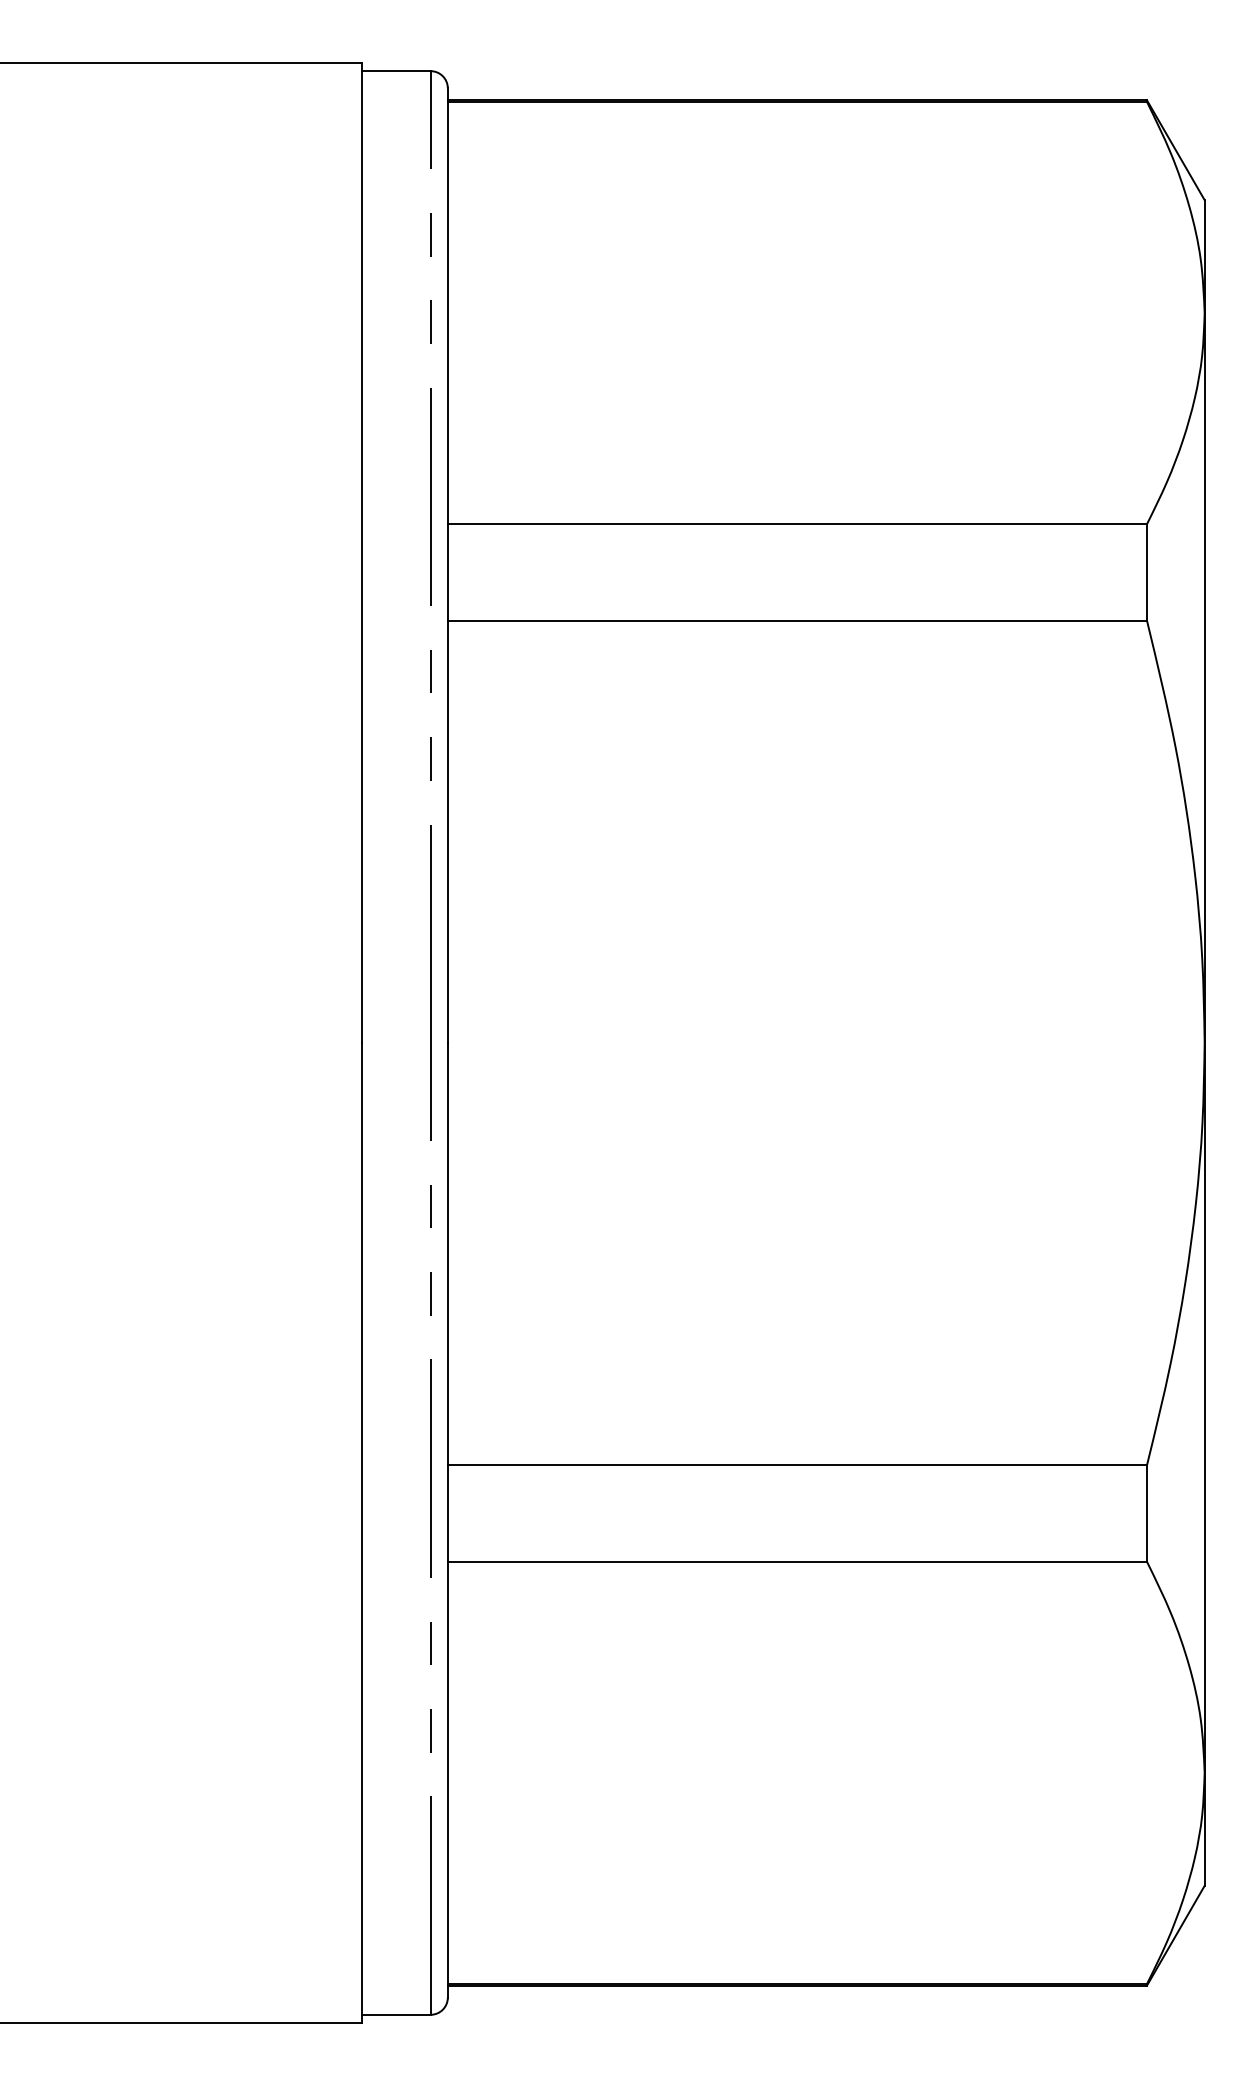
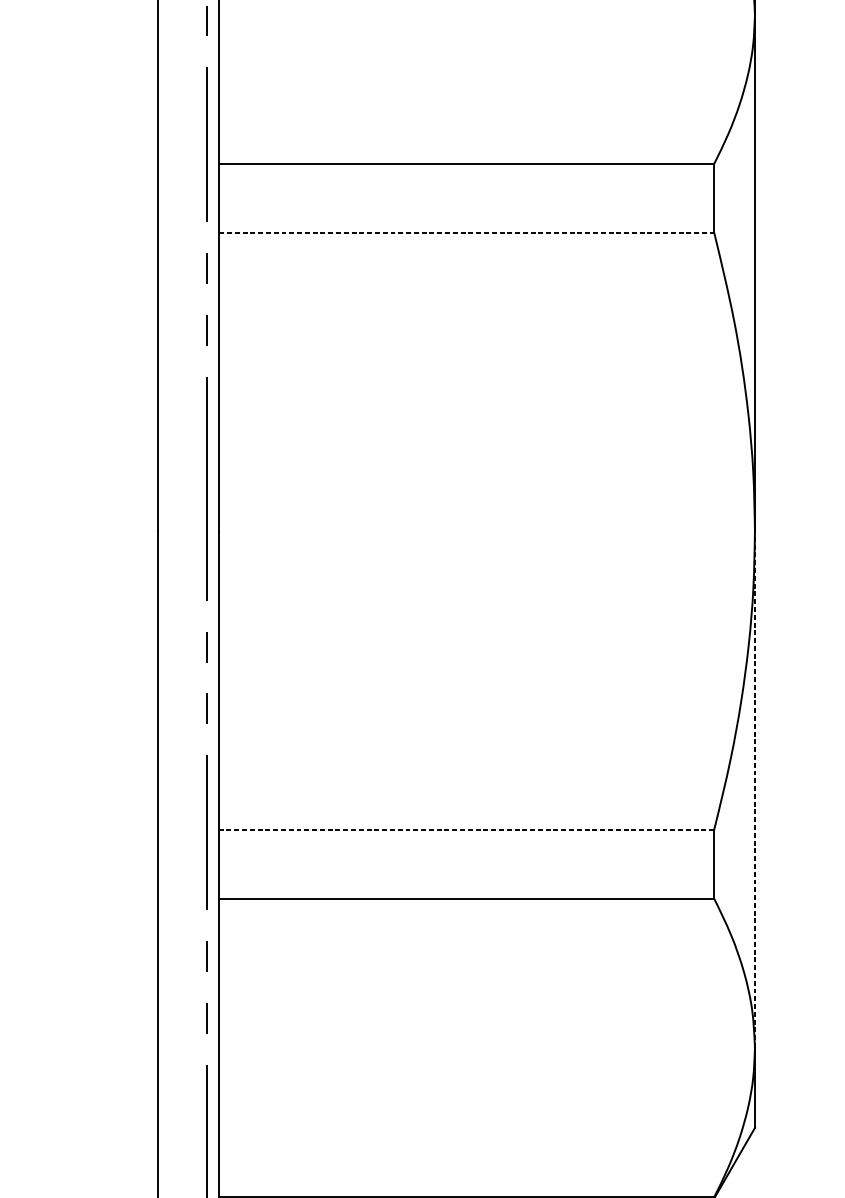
line: (797, 620) -> (466, 232), solid -> dashed
line: (1204, 1407) -> (754, 789), solid -> dashed
line: (797, 1465) -> (466, 830), solid -> dashed

